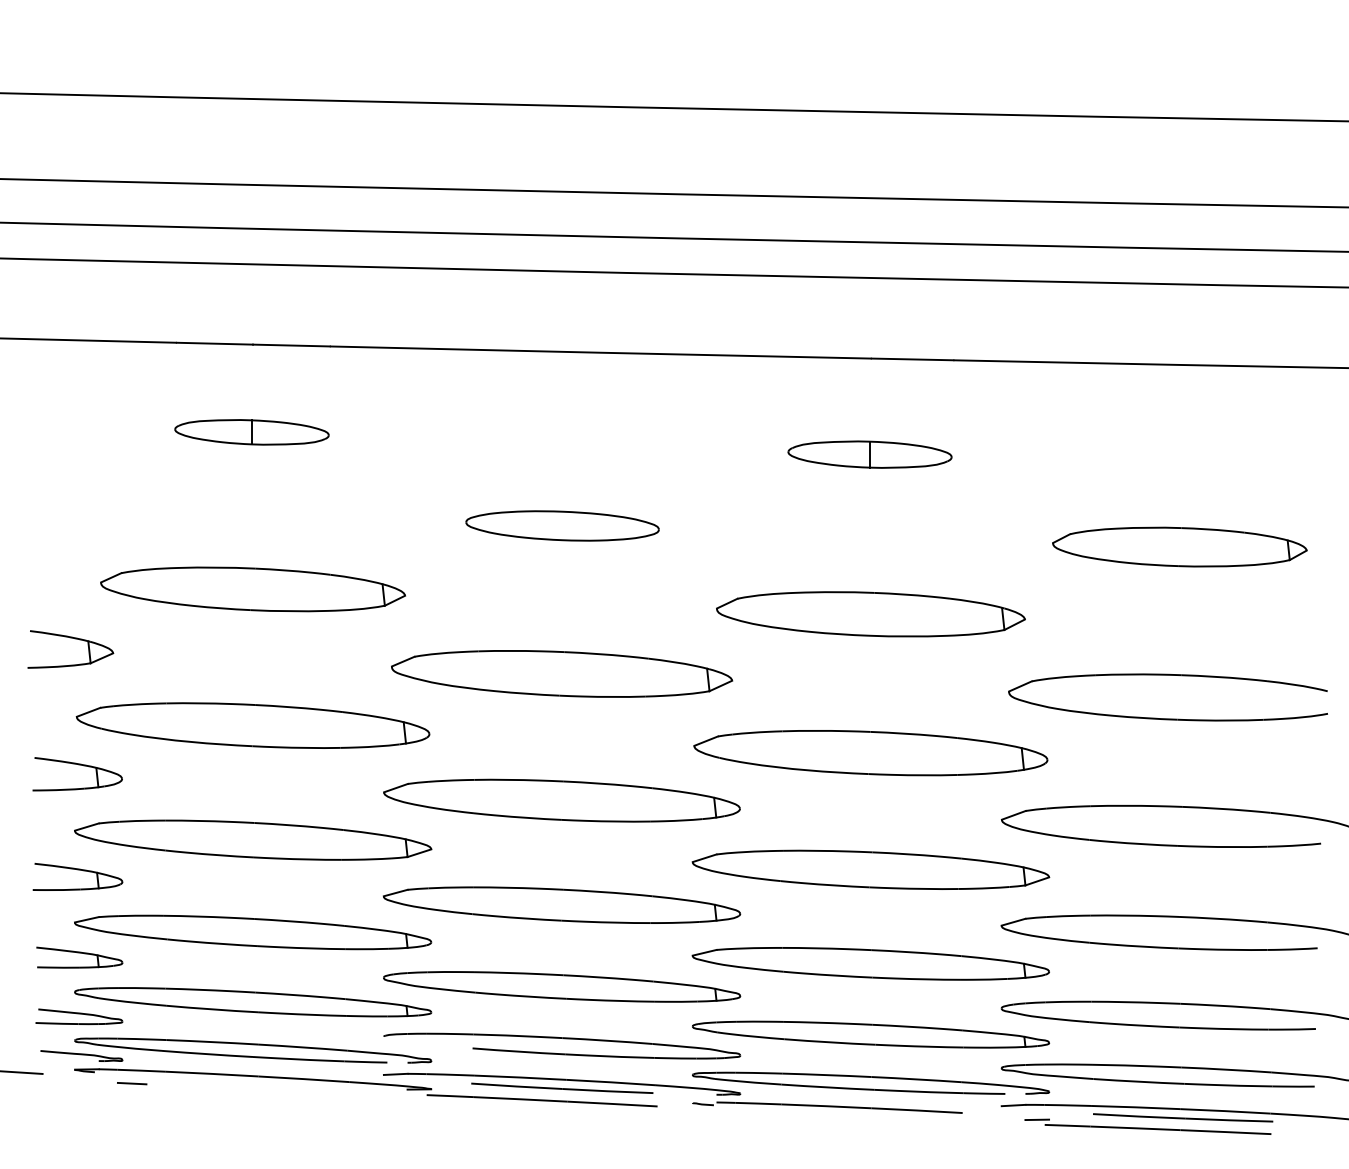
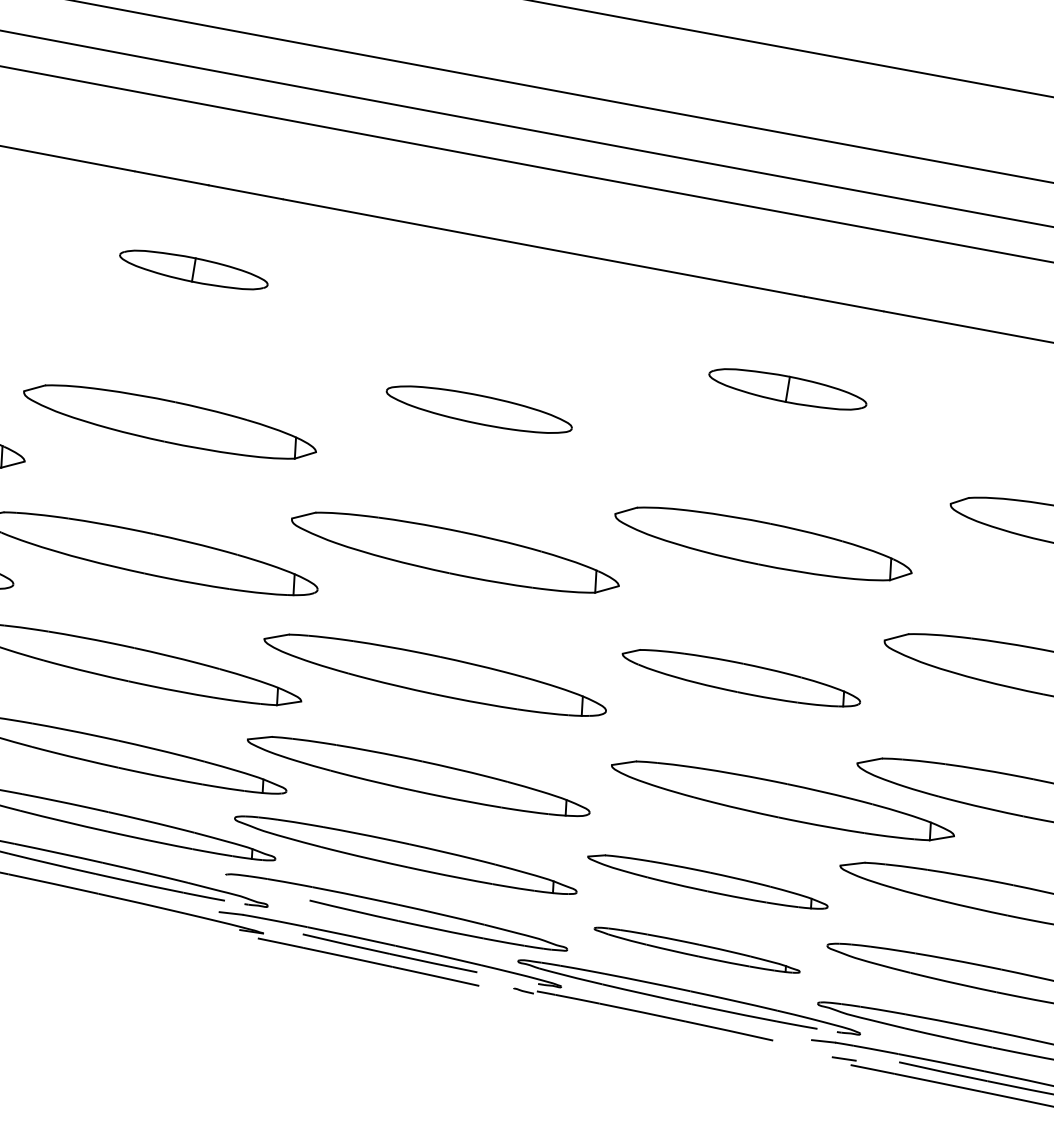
part: (870, 753) -> (741, 678), size x0.7
part: (870, 869) -> (782, 800), moved
part: (870, 963) -> (707, 881), size x0.7
part: (871, 1034) -> (697, 950), size x0.6

